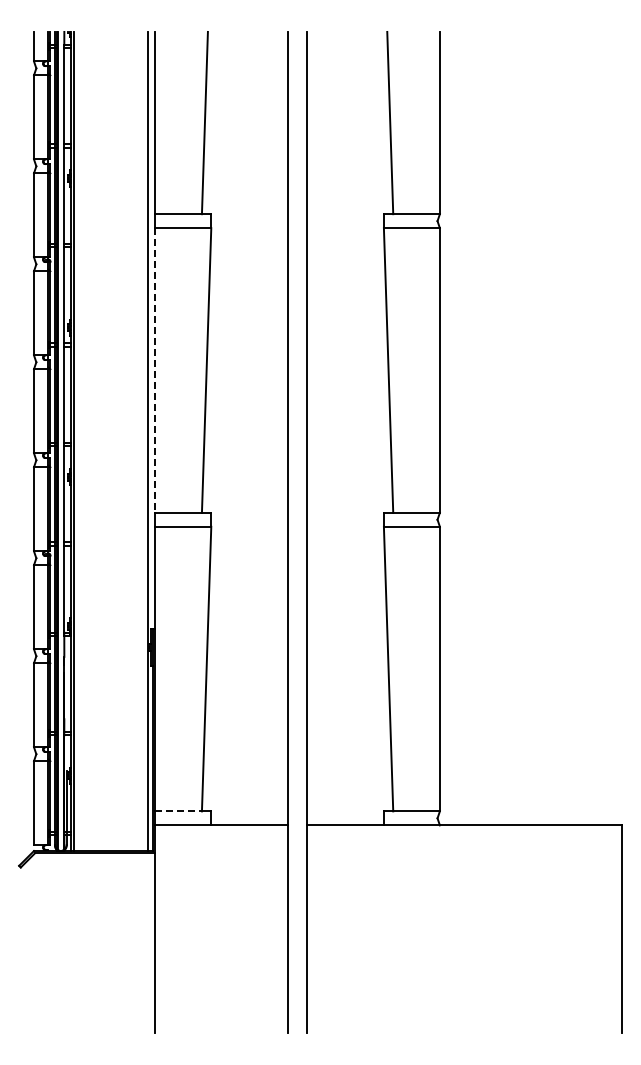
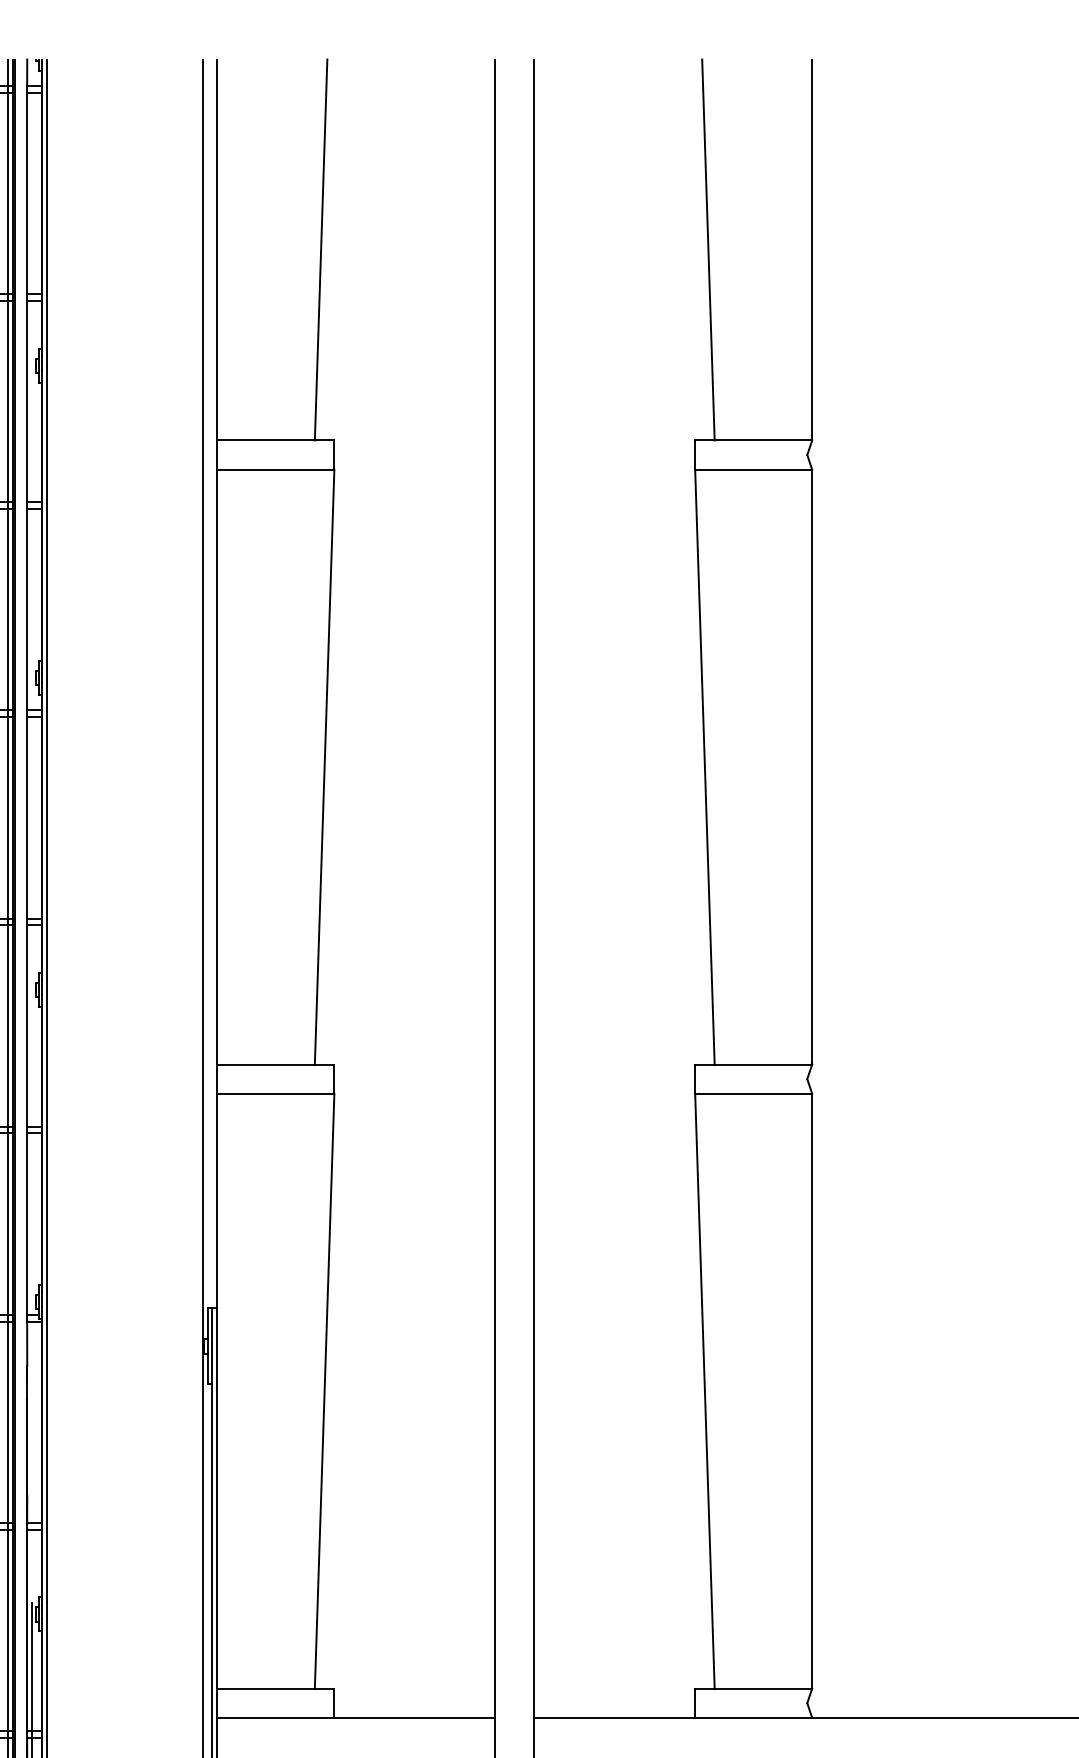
line: (155, 370) -> (217, 767), dashed -> solid
line: (179, 811) -> (267, 1688), dashed -> solid

